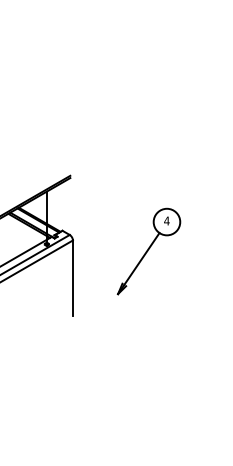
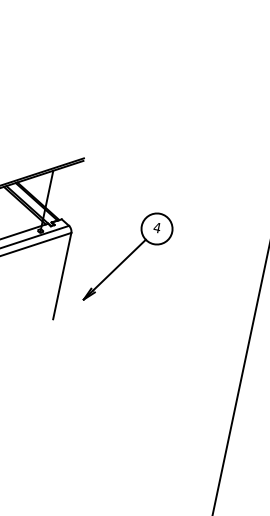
part: (148, 251) -> (128, 258), moved

